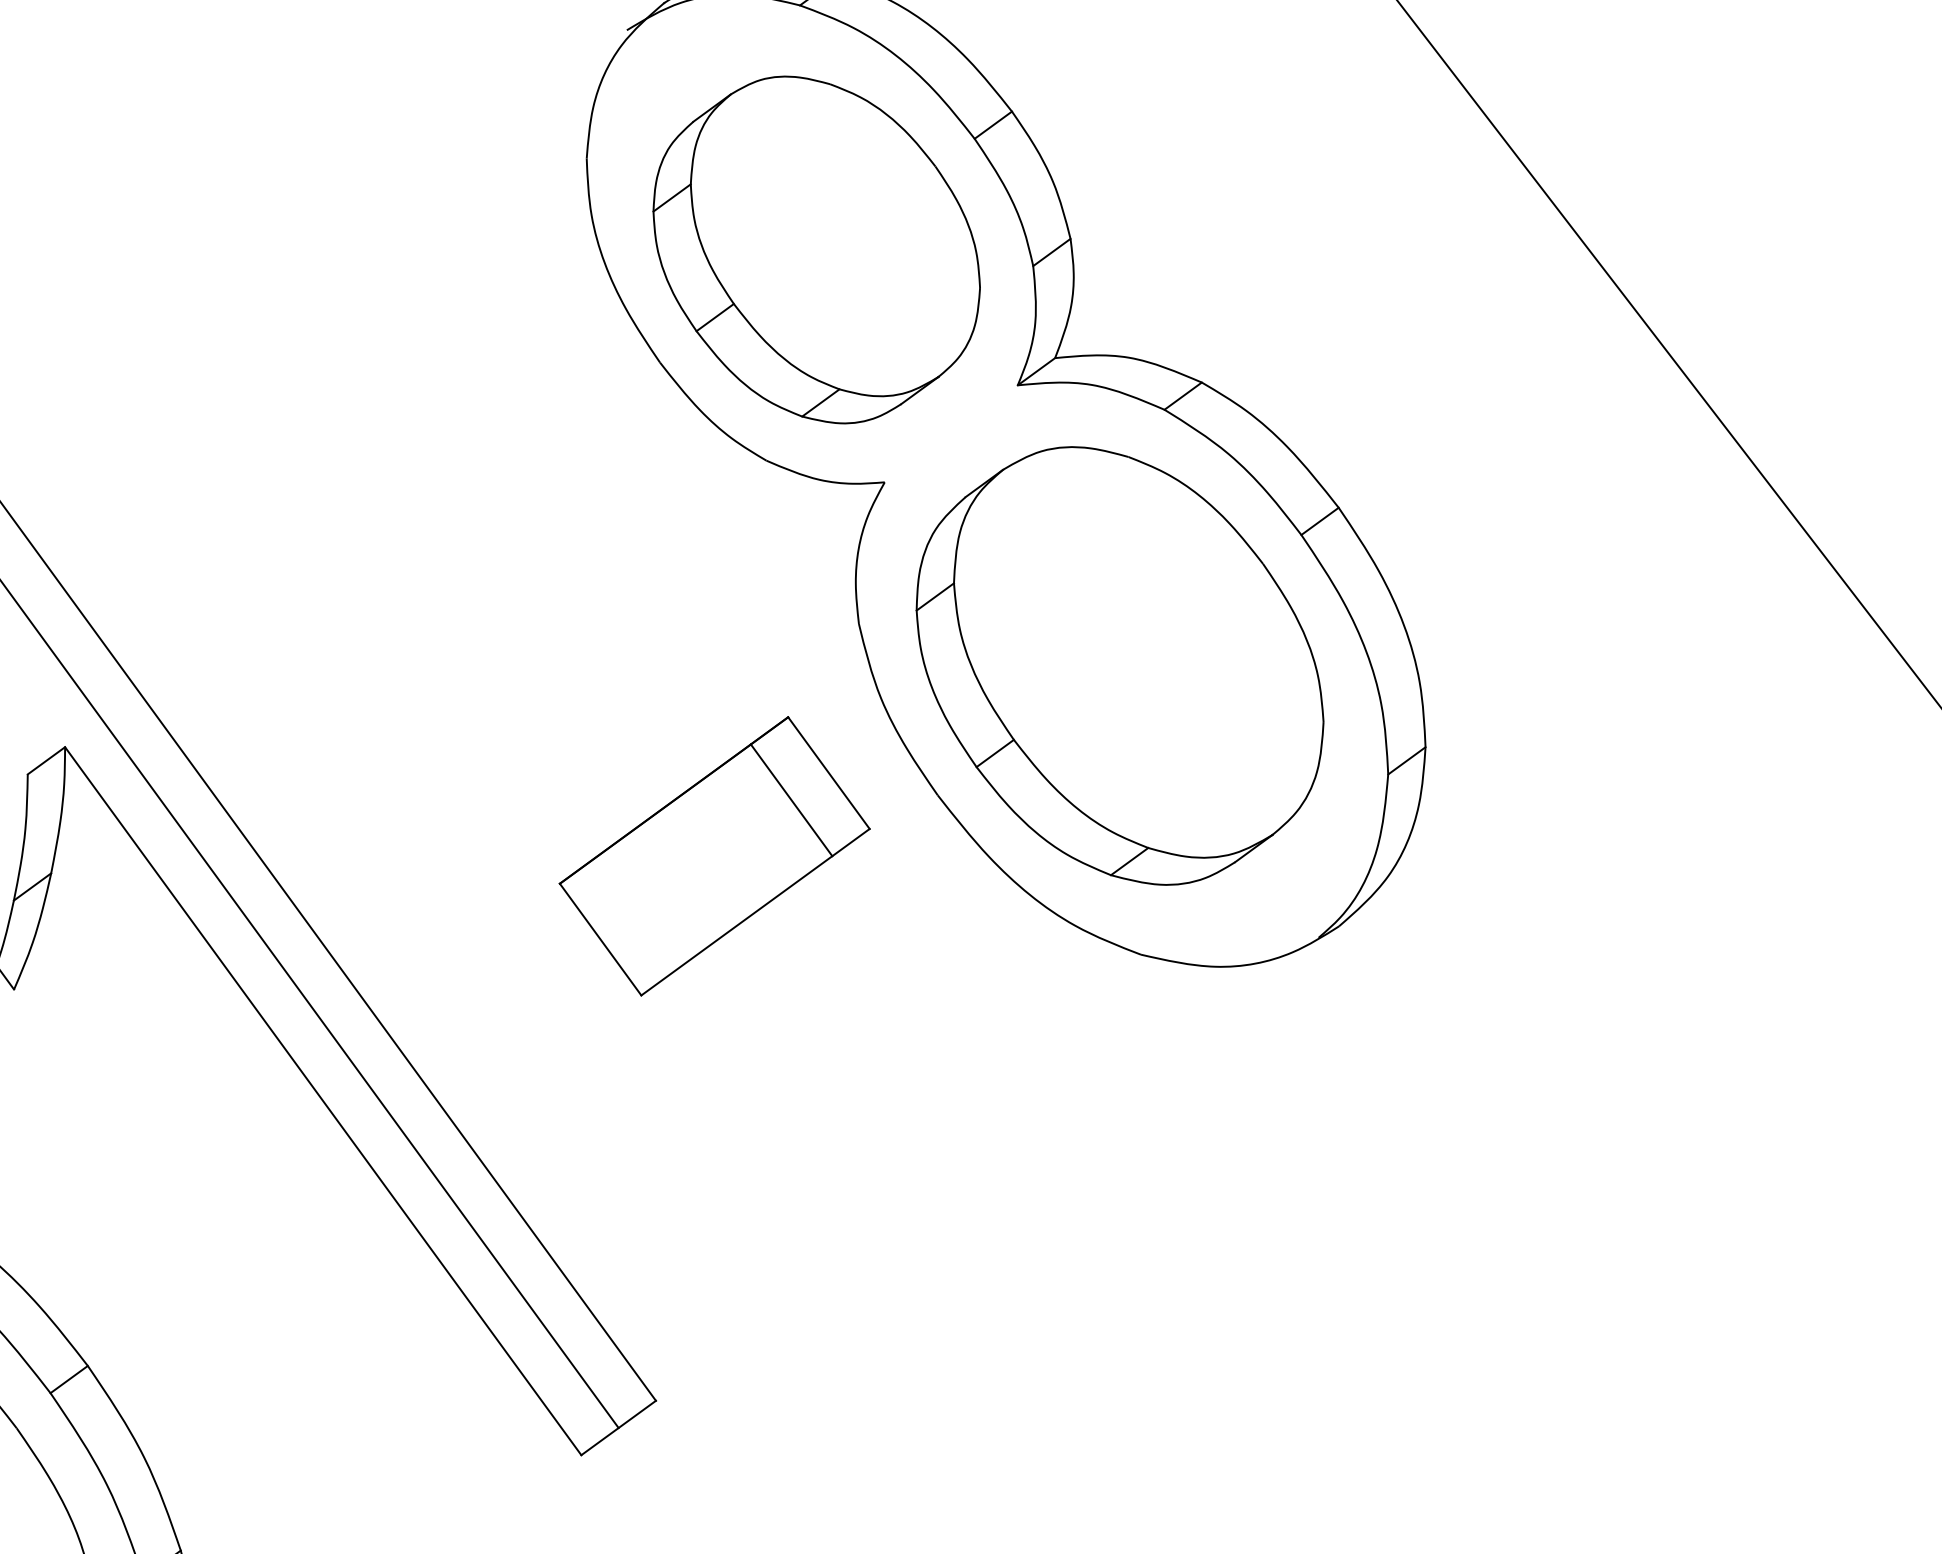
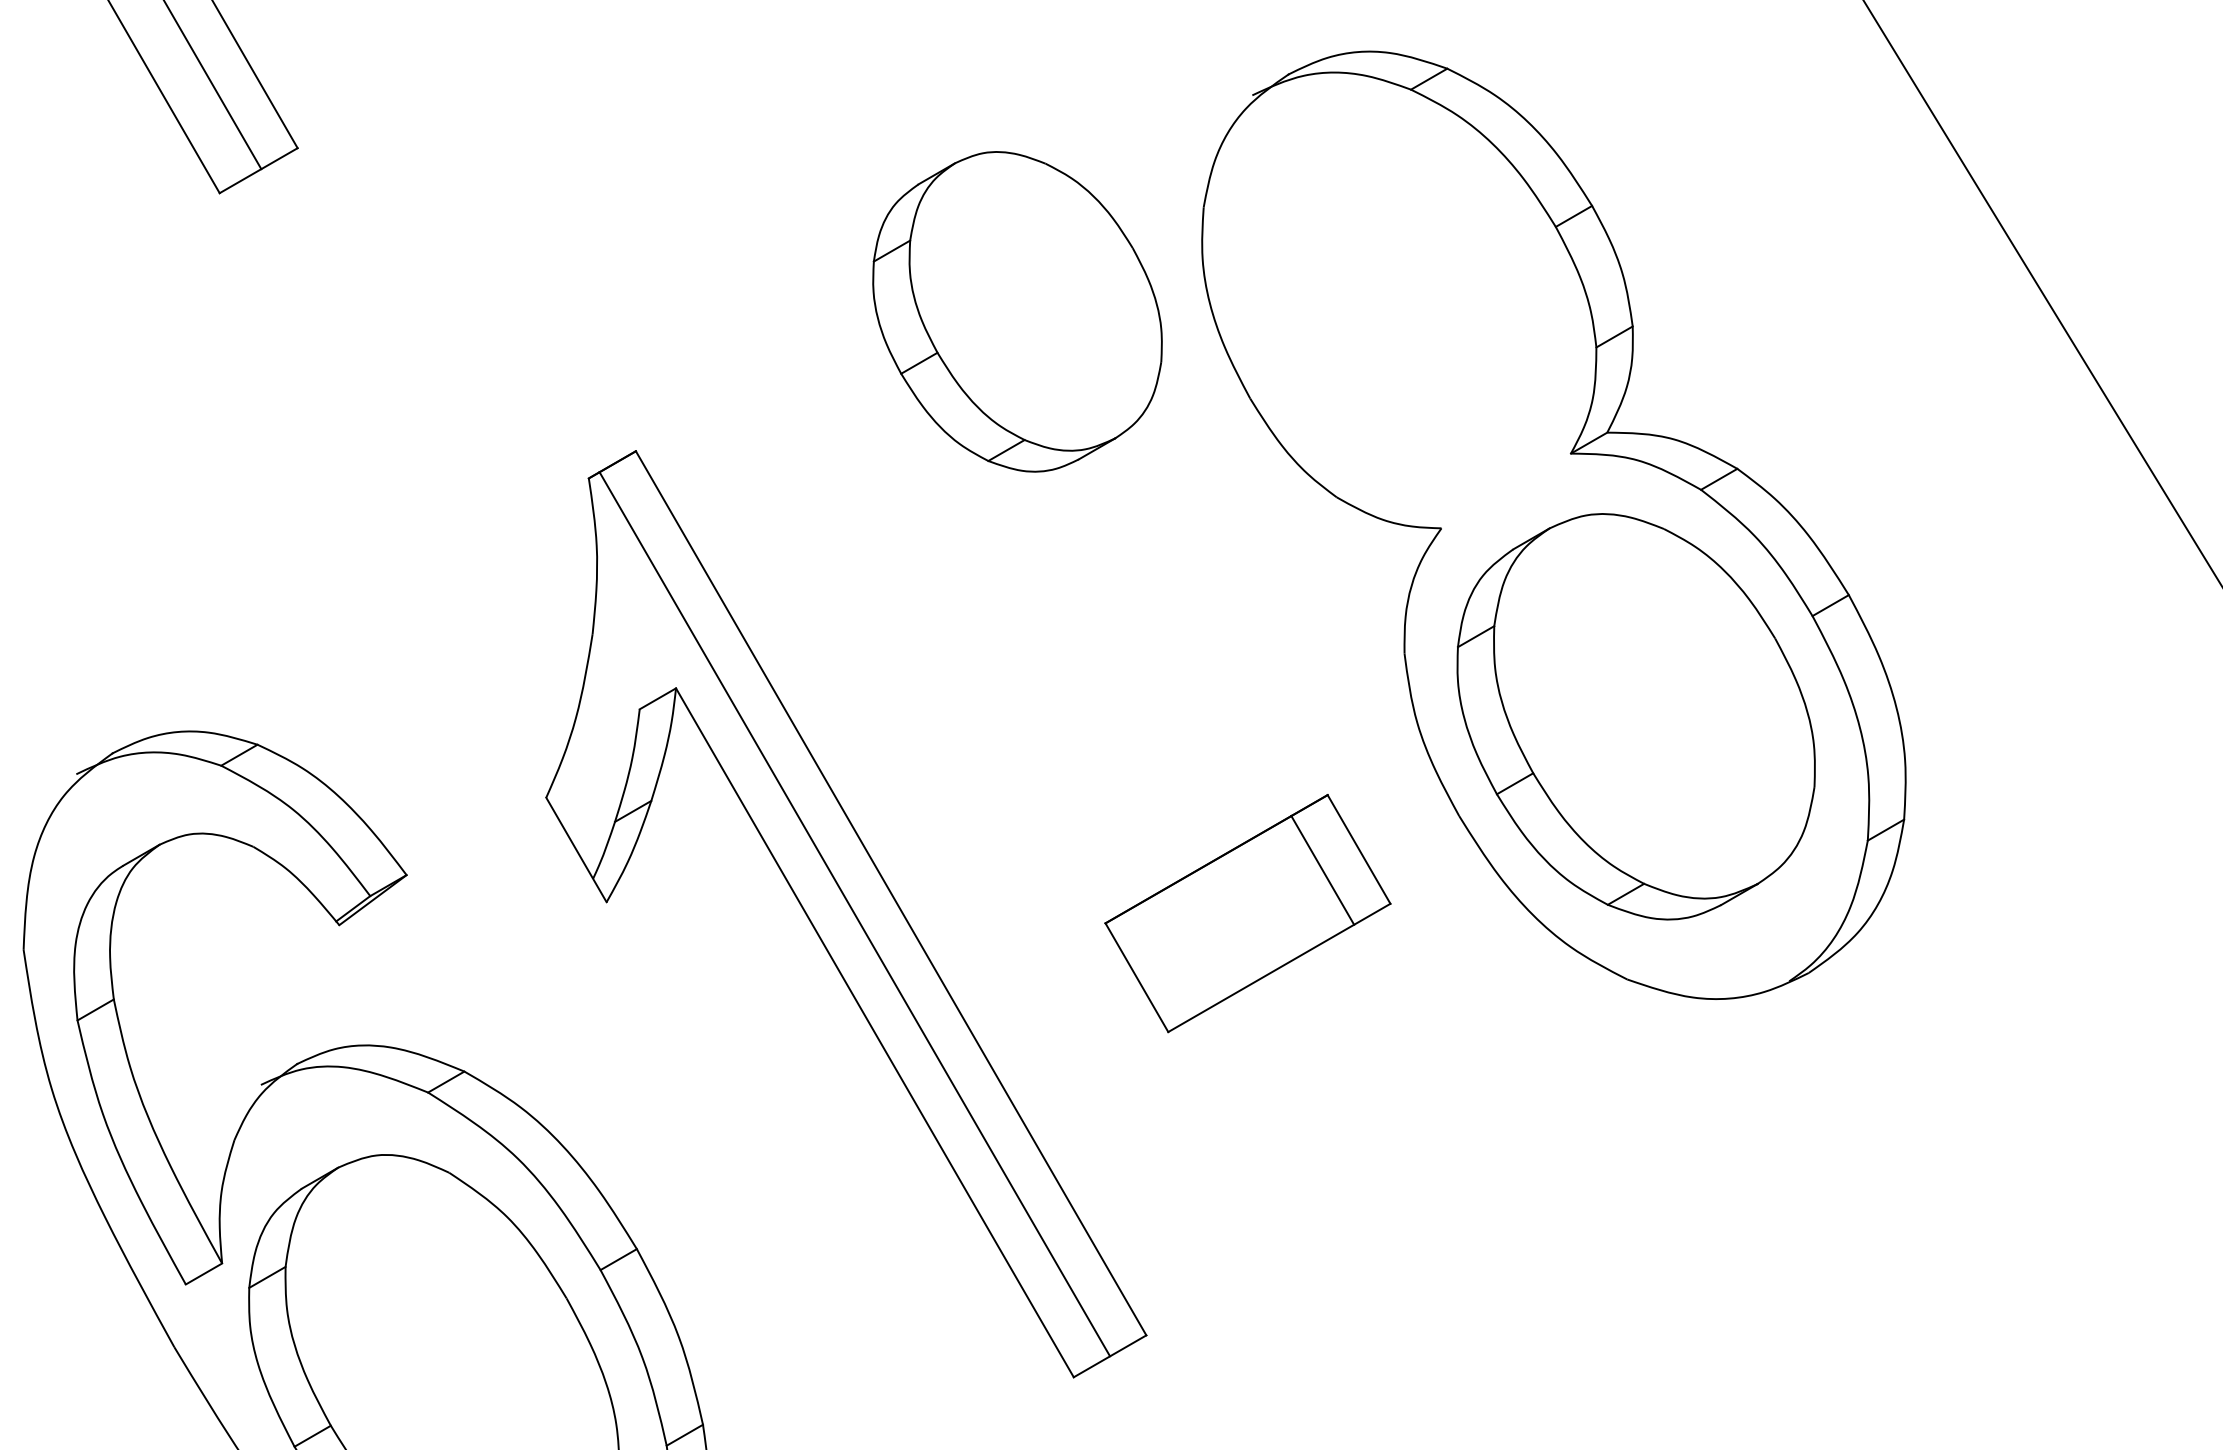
part: (816, 249) -> (1017, 311), moved
part: (714, 856) -> (1247, 913), moved

